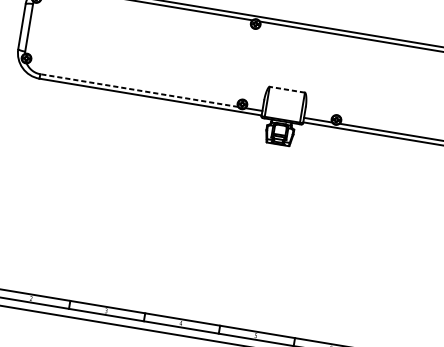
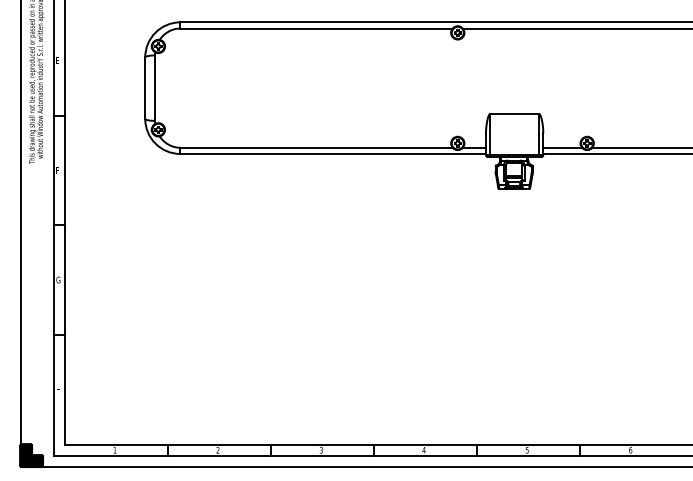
line: (287, 89) -> (514, 113), dashed -> solid
line: (139, 90) -> (316, 147), dashed -> solid

